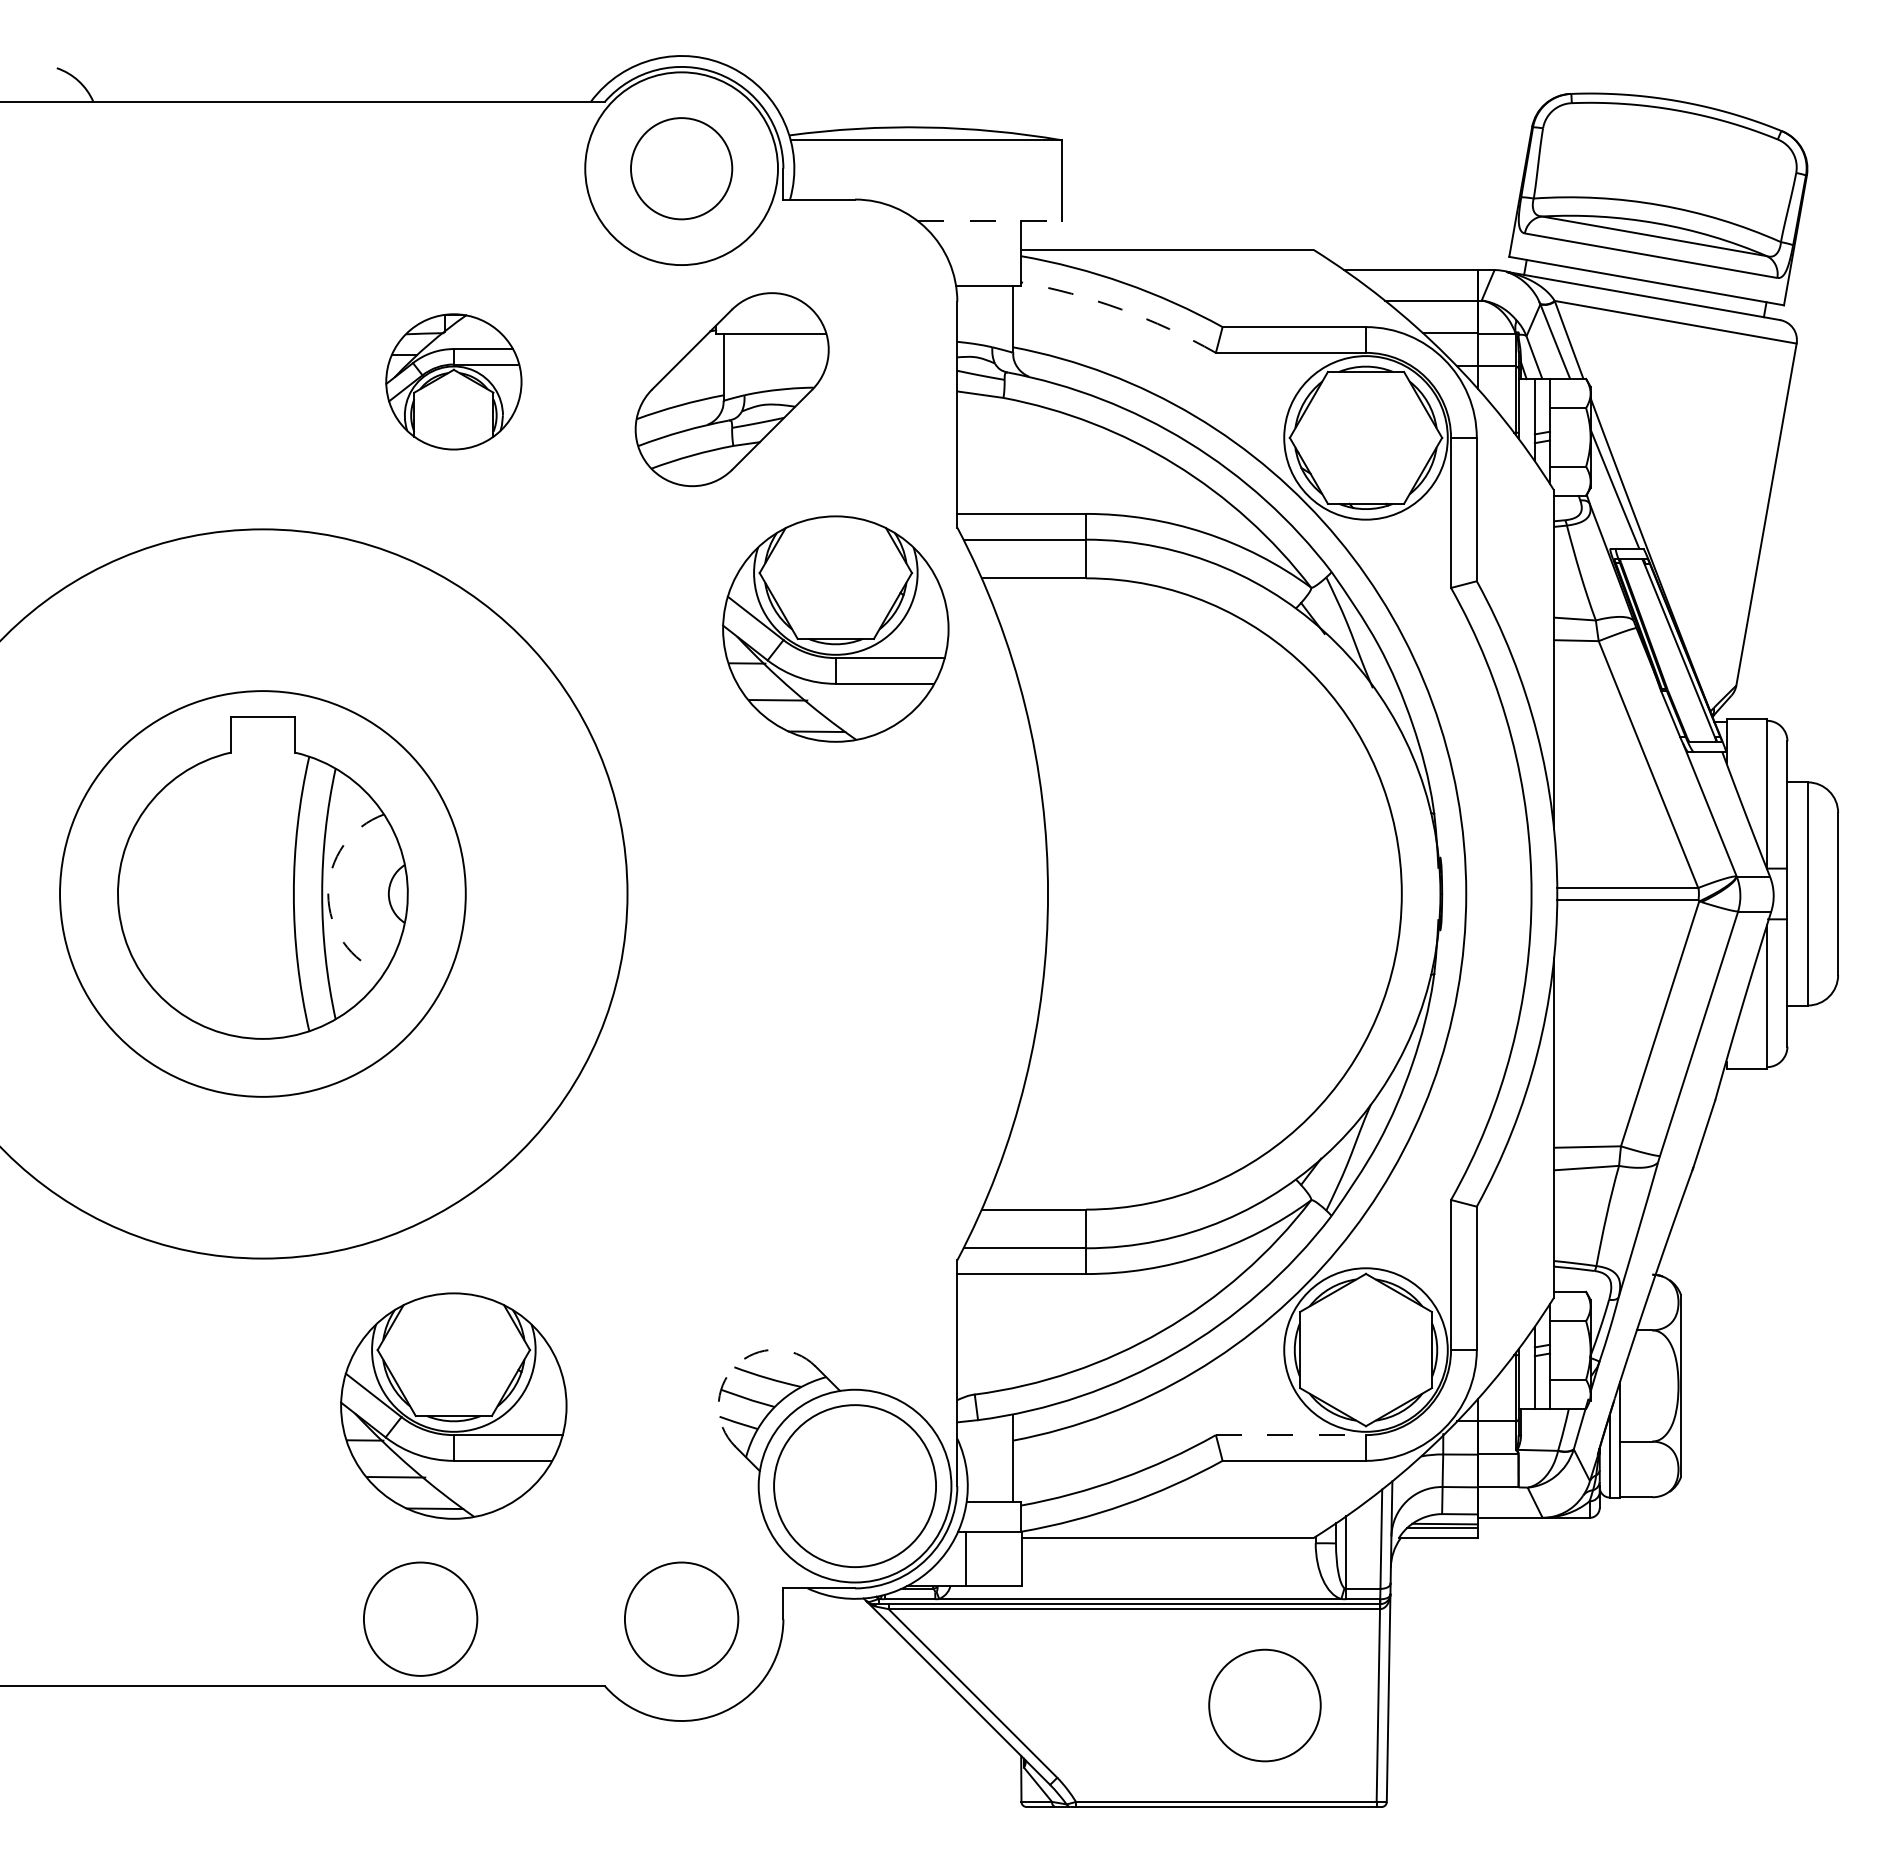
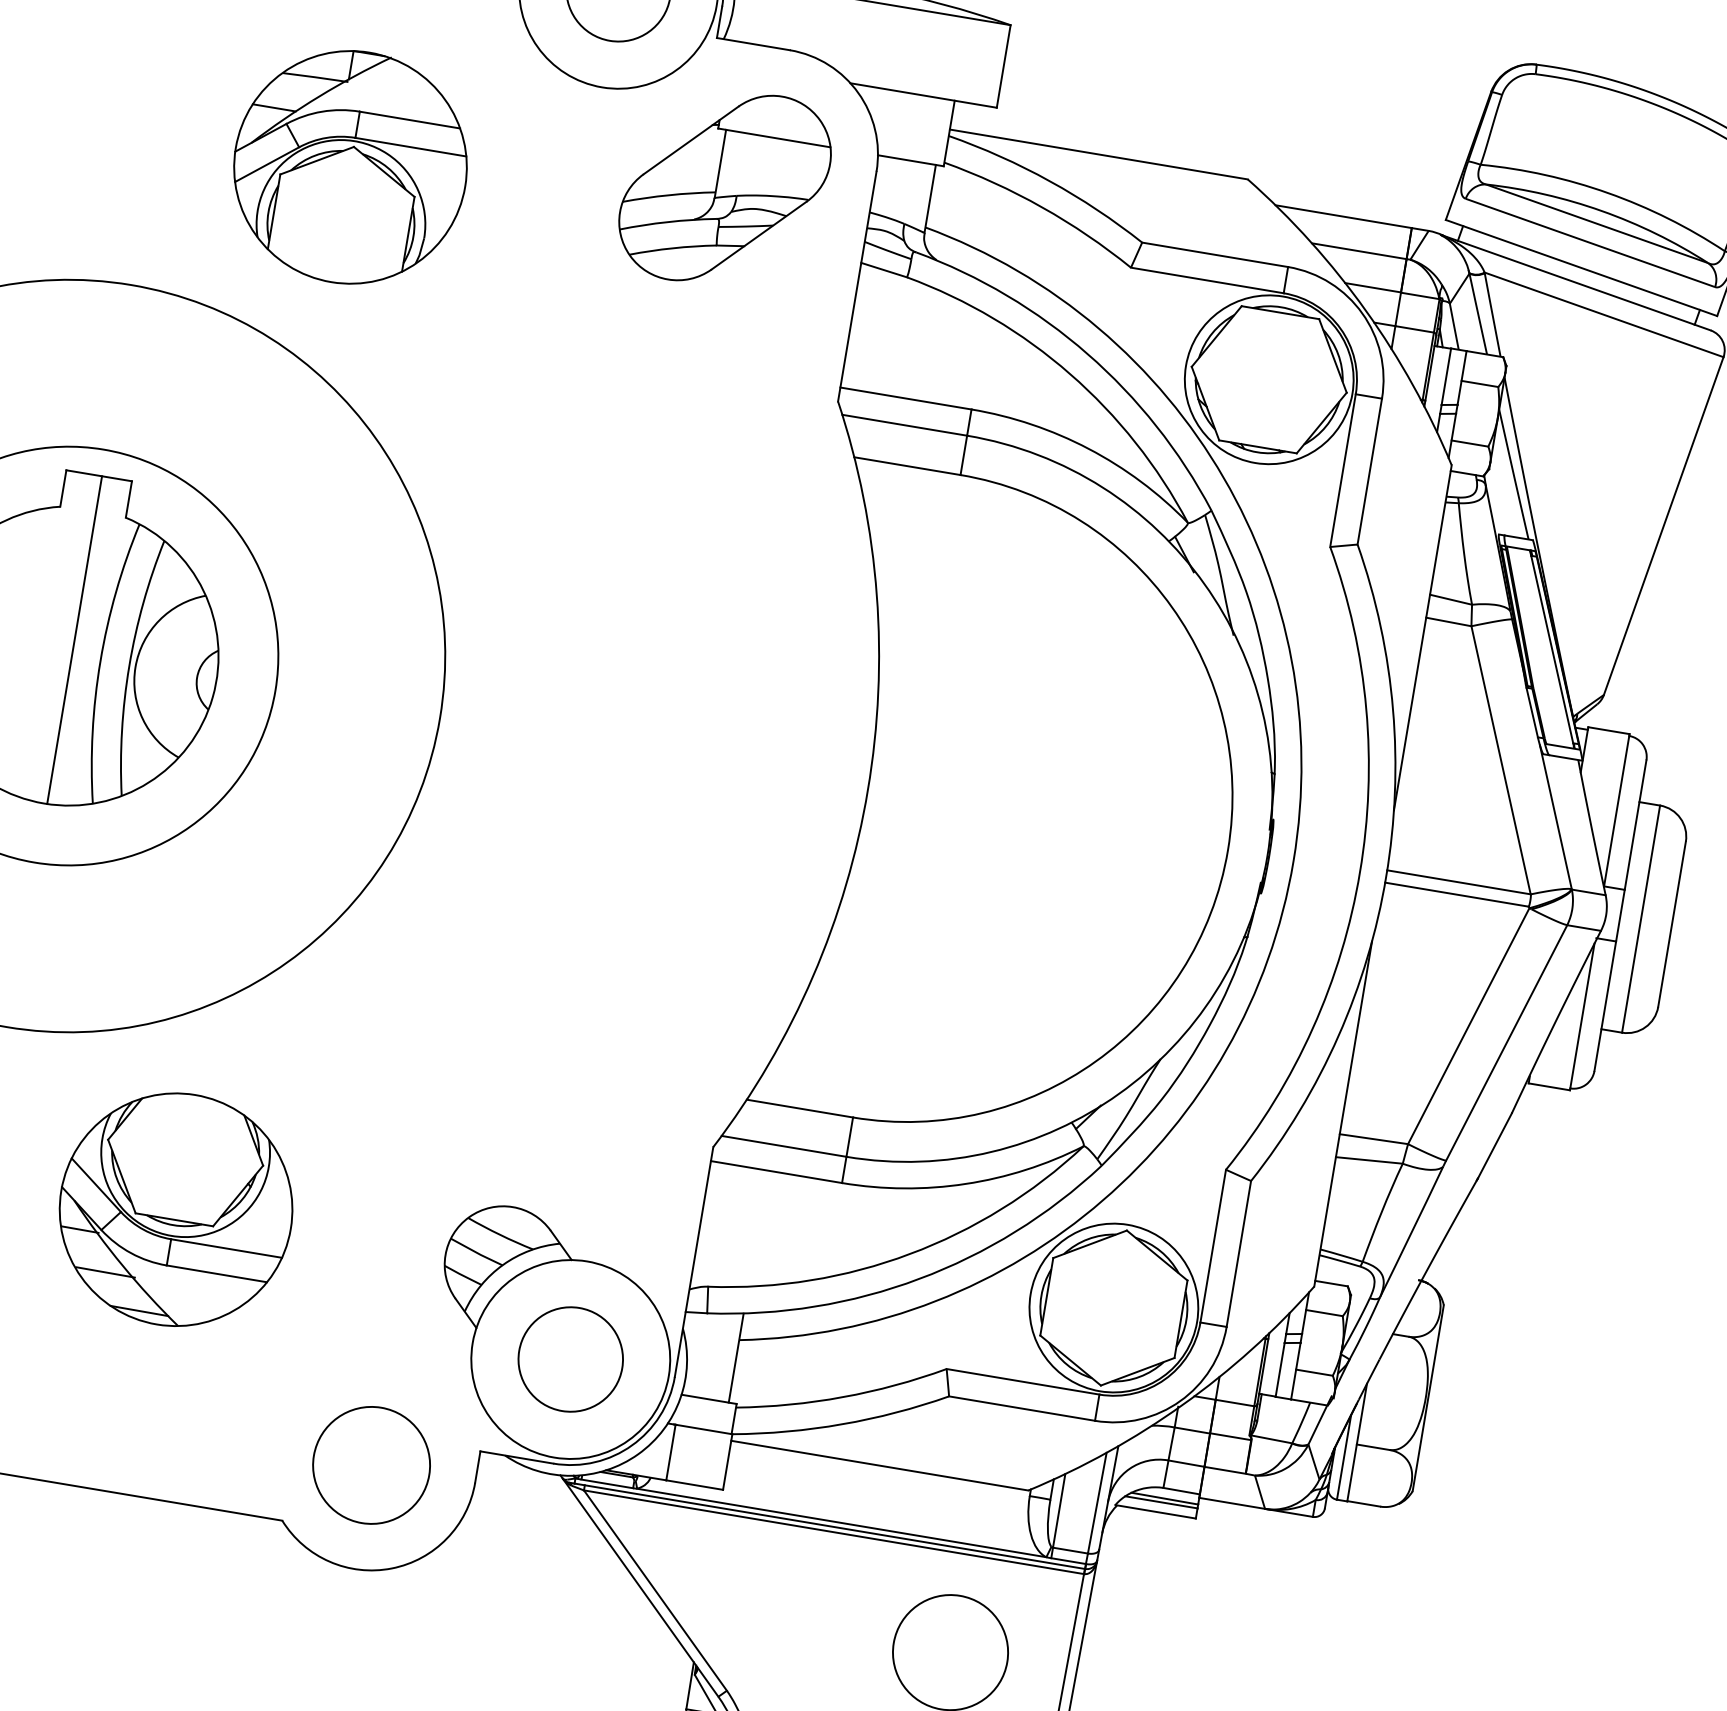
line: (990, 221) -> (923, 95), dashed -> solid
arc: (1121, 309) -> (1042, 207), dashed -> solid
part: (453, 381) -> (350, 166), size x1.67
part: (731, 389) -> (724, 187), moved
part: (835, 628) -> (696, 483), removed
line: (265, 877) -> (74, 639), added
arc: (328, 893) -> (135, 666), dashed -> solid
arc: (735, 1366) -> (469, 1217), dashed -> solid
line: (1291, 1435) -> (1023, 1382), dashed -> solid
circle: (854, 1485) -> (570, 1358), size x0.62
circle: (420, 1618) -> (105, 1420), removed

